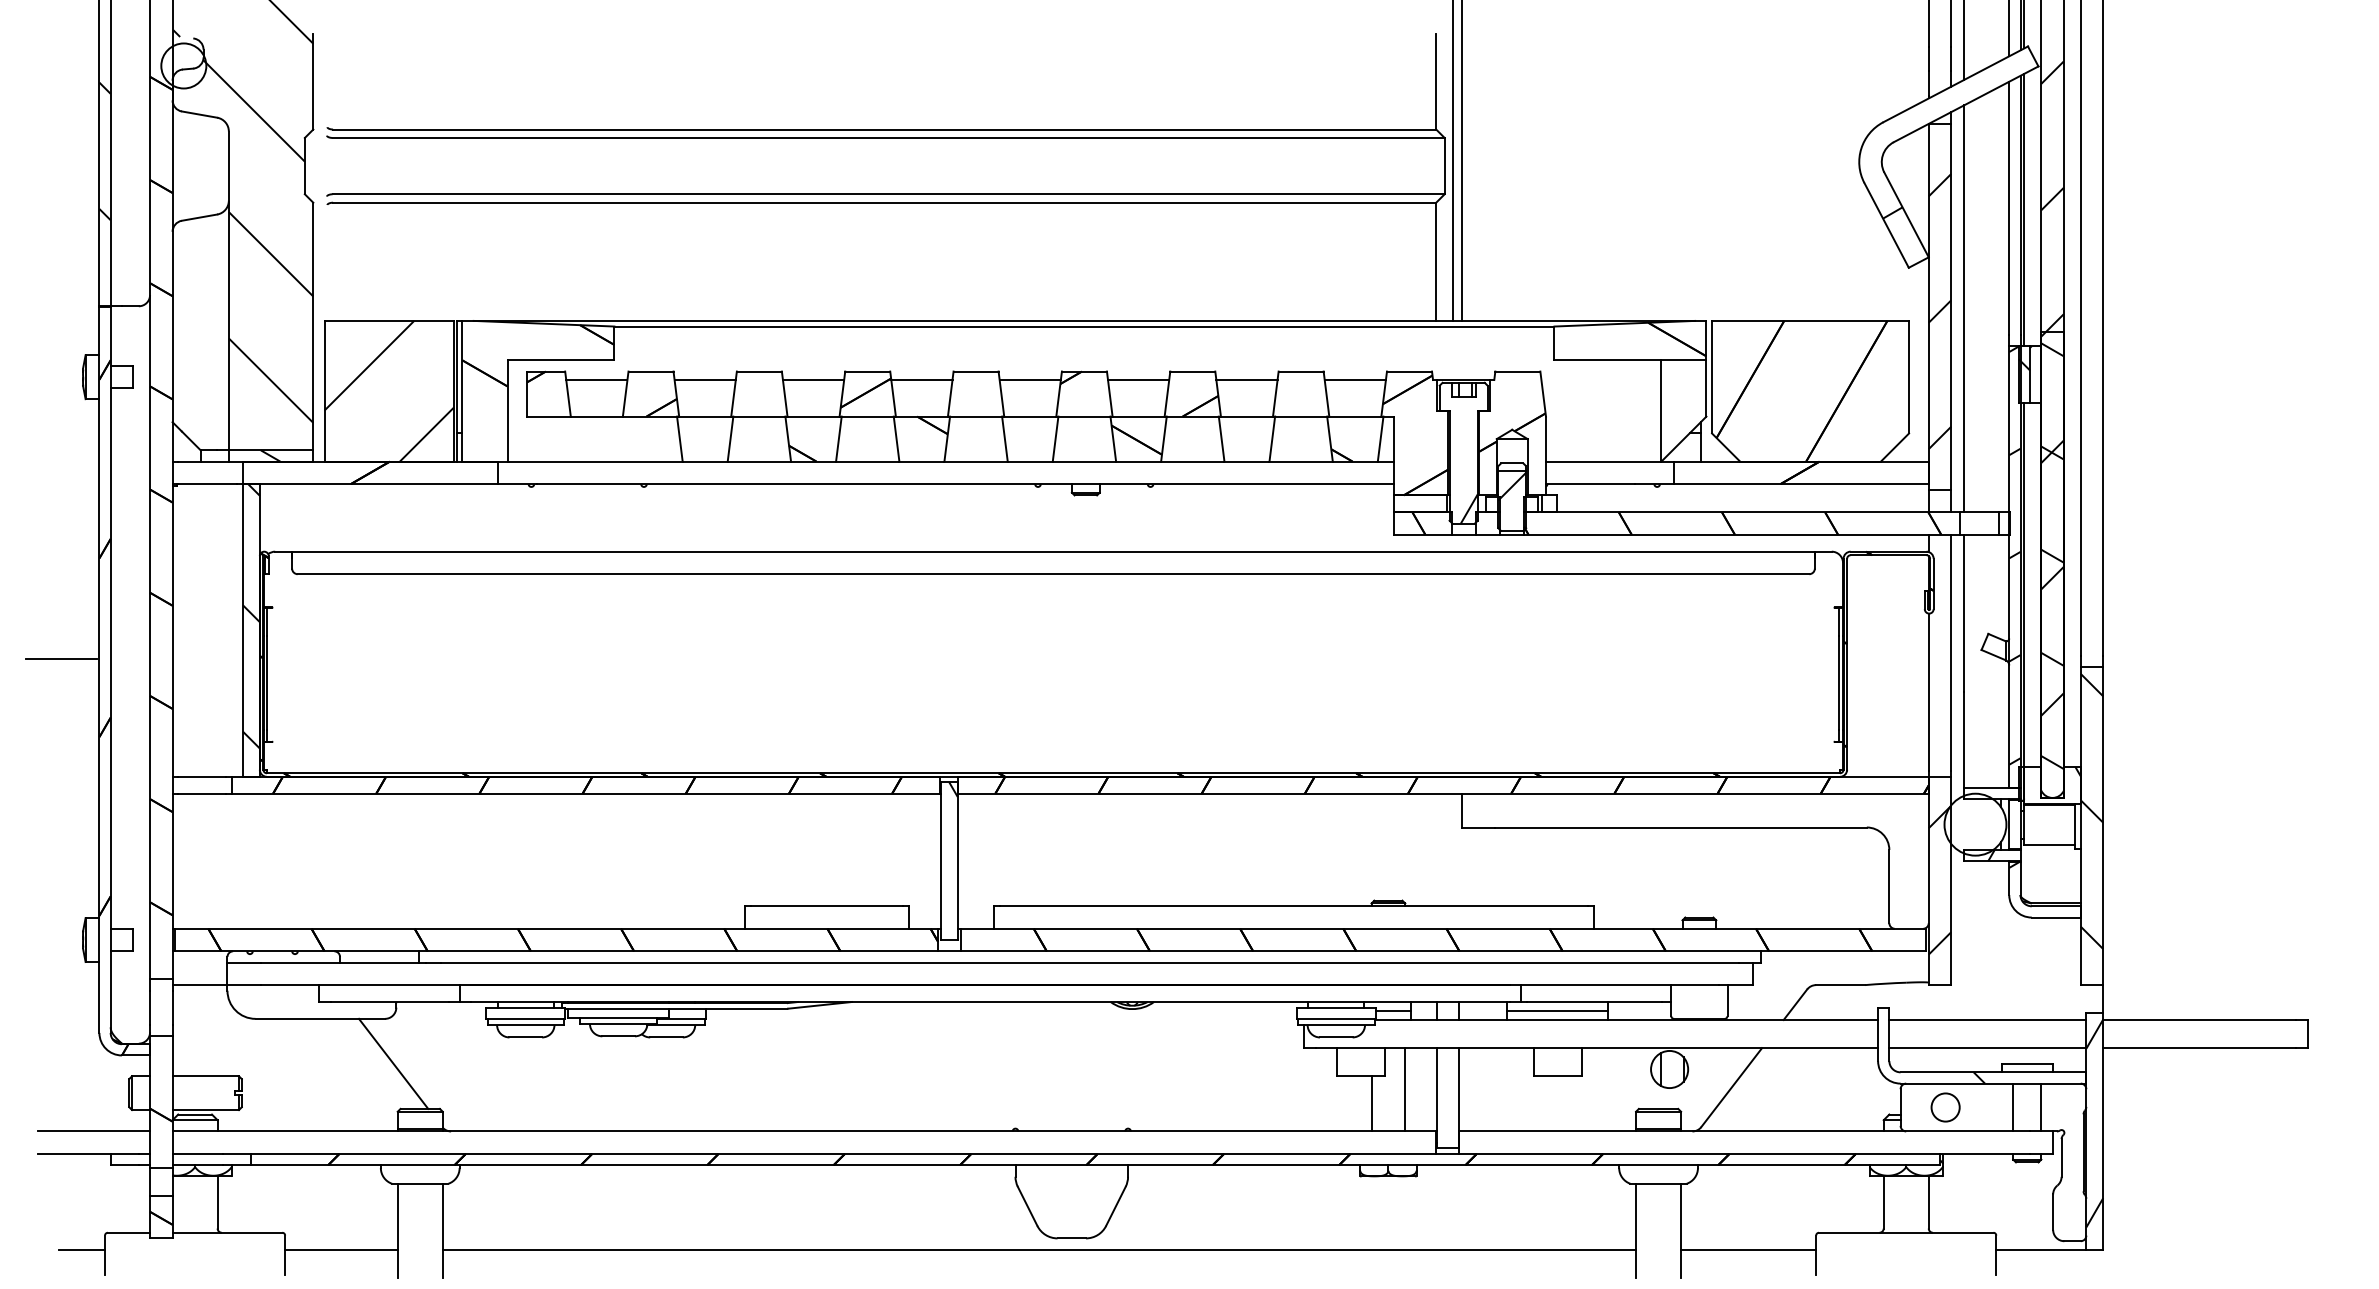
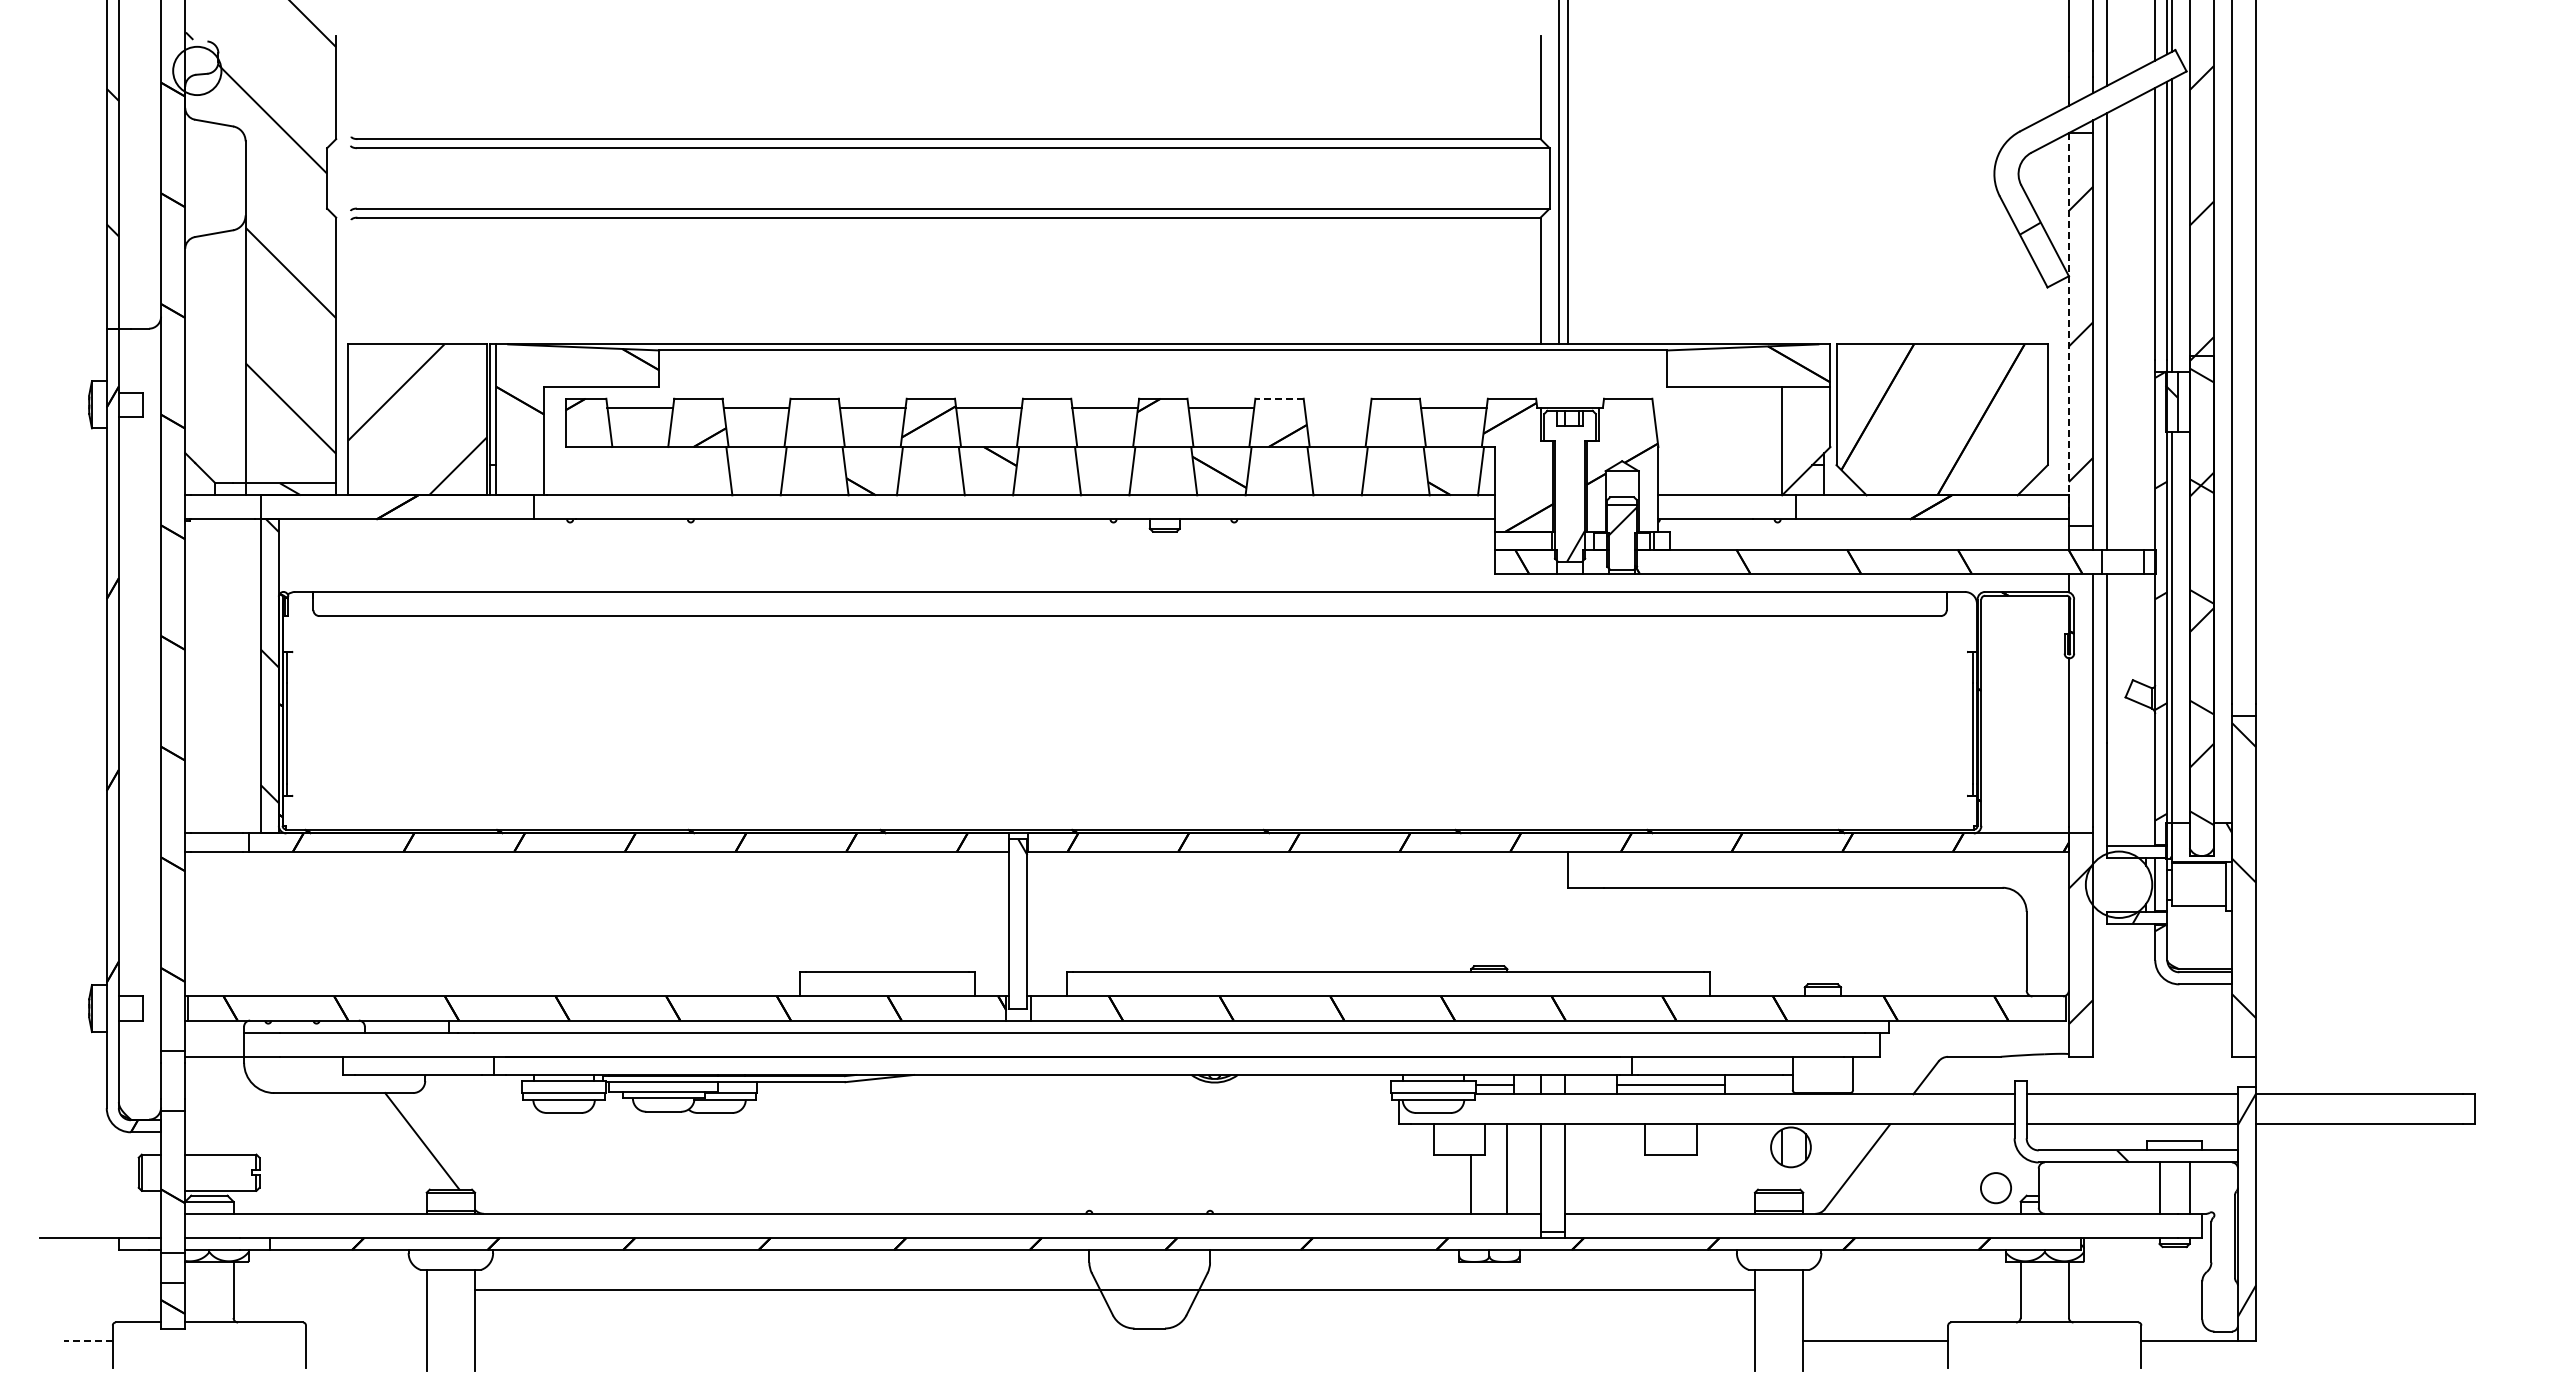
line: (1928, 307) -> (2068, 329), solid -> dashed
line: (1192, 371) -> (1279, 398), solid -> dashed
line: (1246, 379) -> (1337, 407), removed
line: (60, 658) -> (65, 706), removed
circle: (1945, 1107) -> (1995, 1188), moved
line: (93, 1131) -> (100, 1213), removed
line: (81, 1249) -> (87, 1340), solid -> dashed
line: (341, 1249) -> (366, 1340), removed
line: (1038, 1249) -> (1114, 1289), moved

